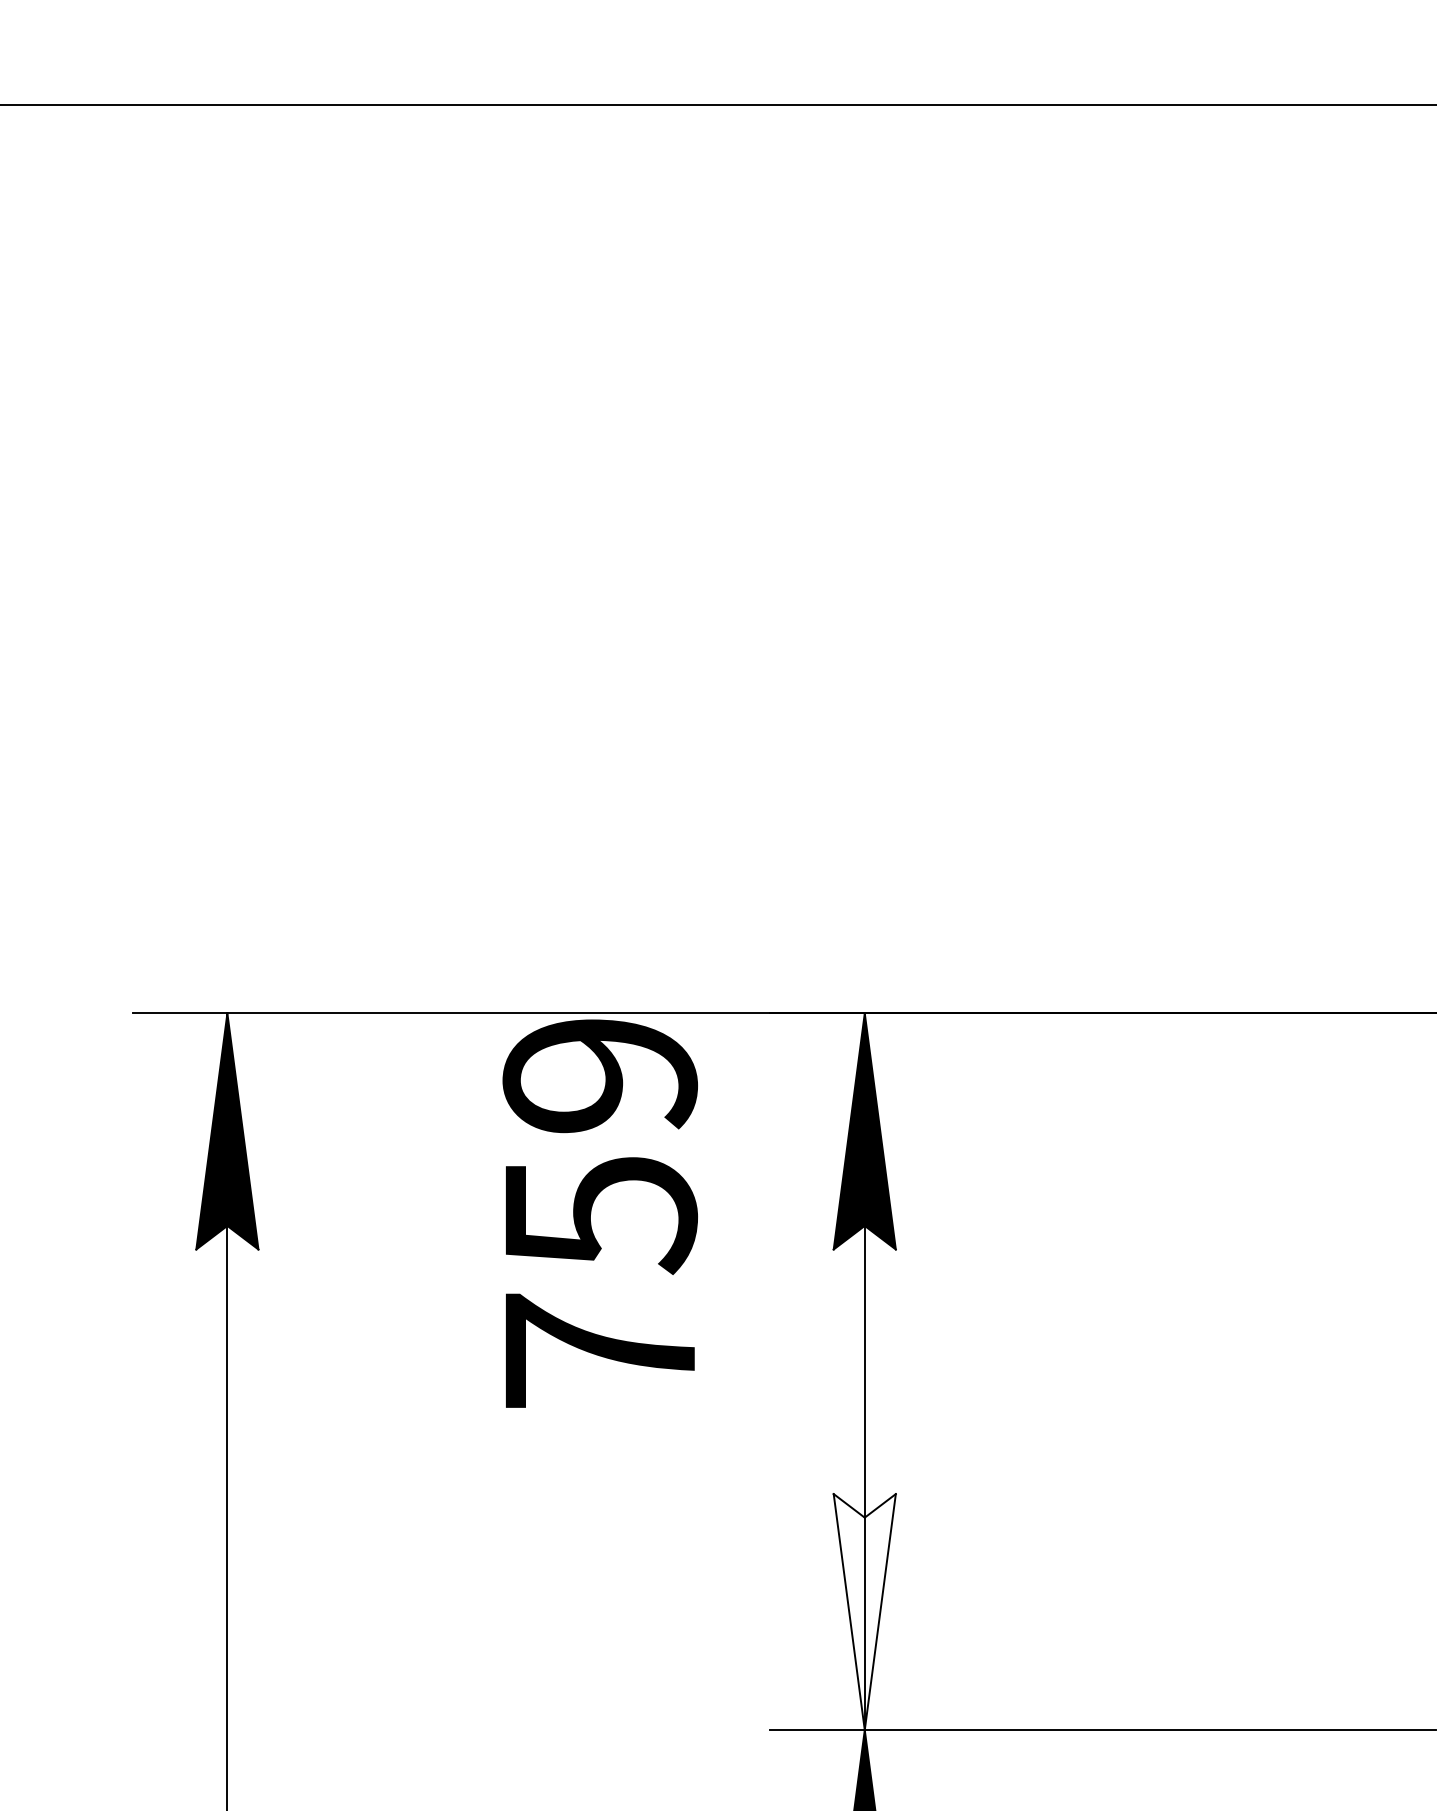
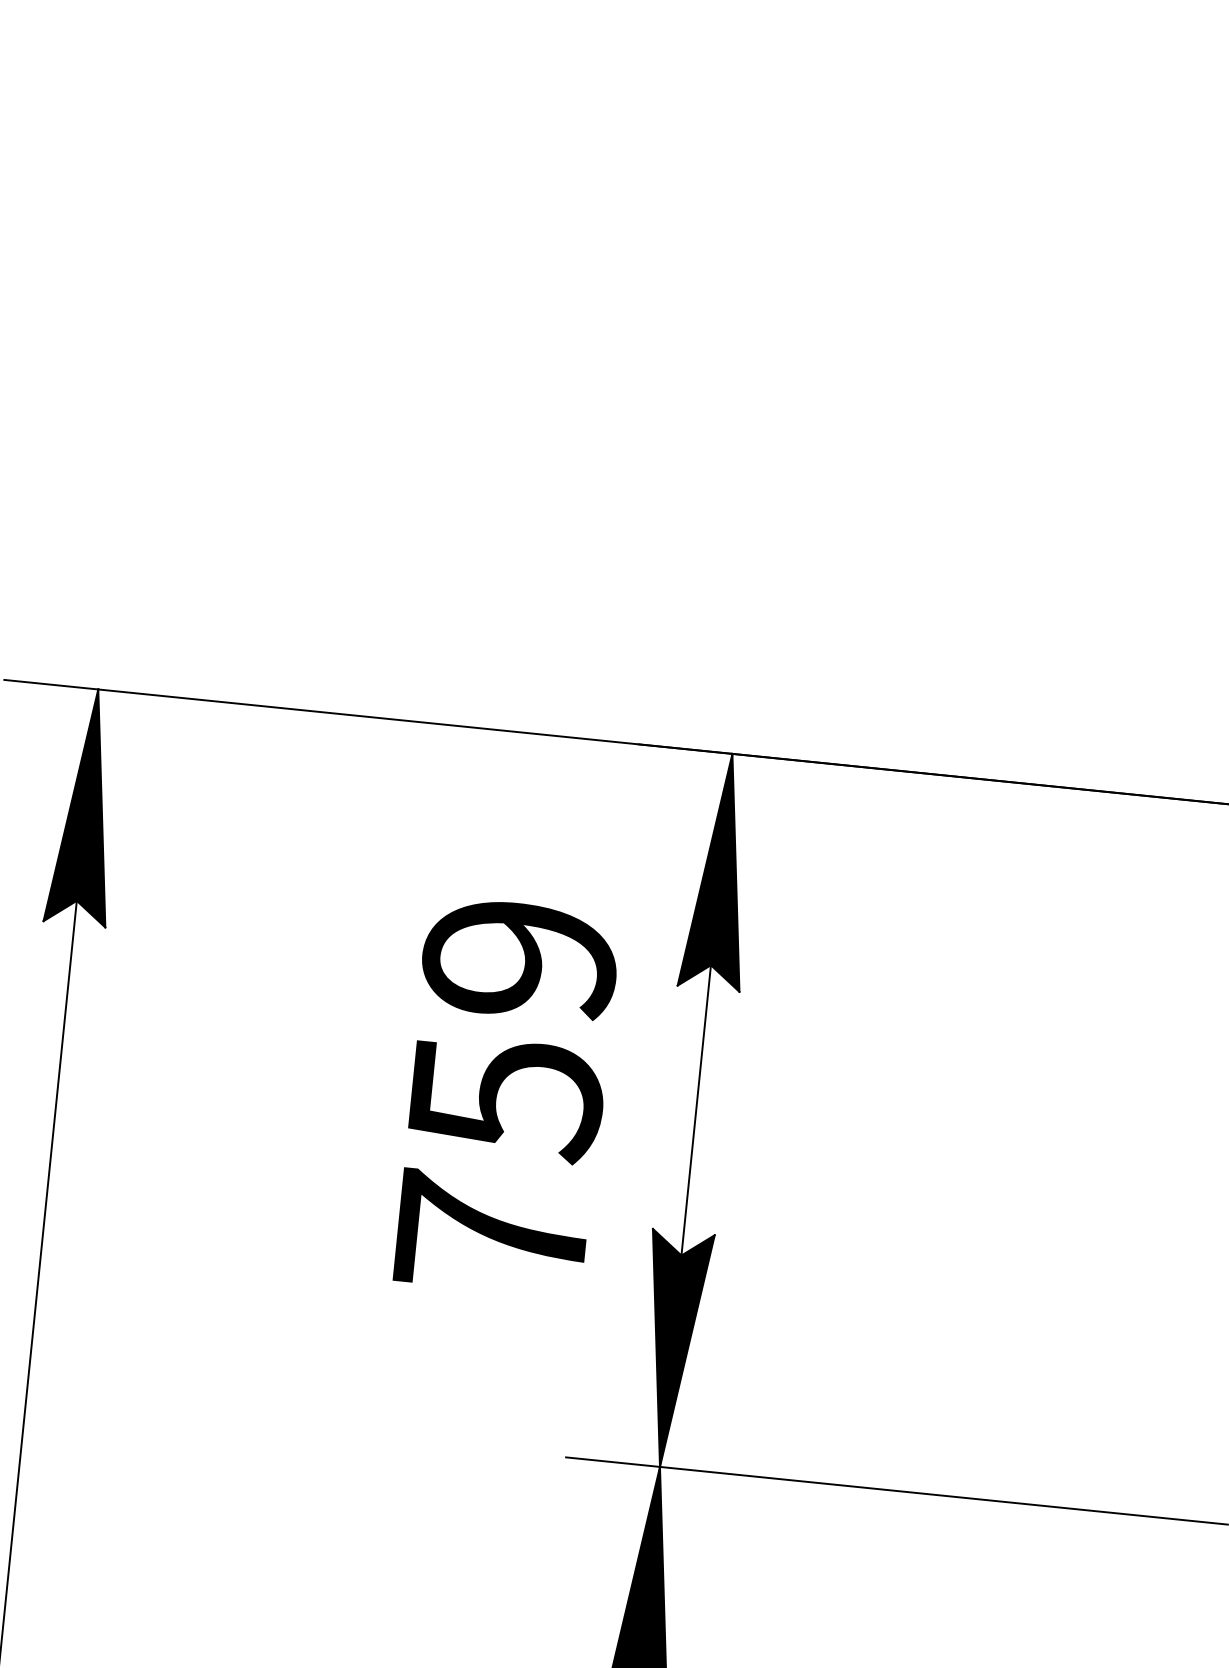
text: (599, 1213) -> (505, 1096), moved
fill: (864, 1612) -> (671, 1349), added

